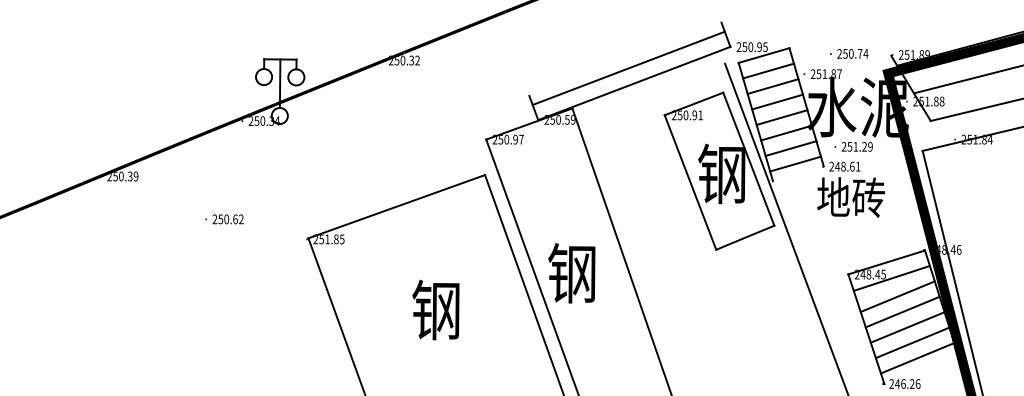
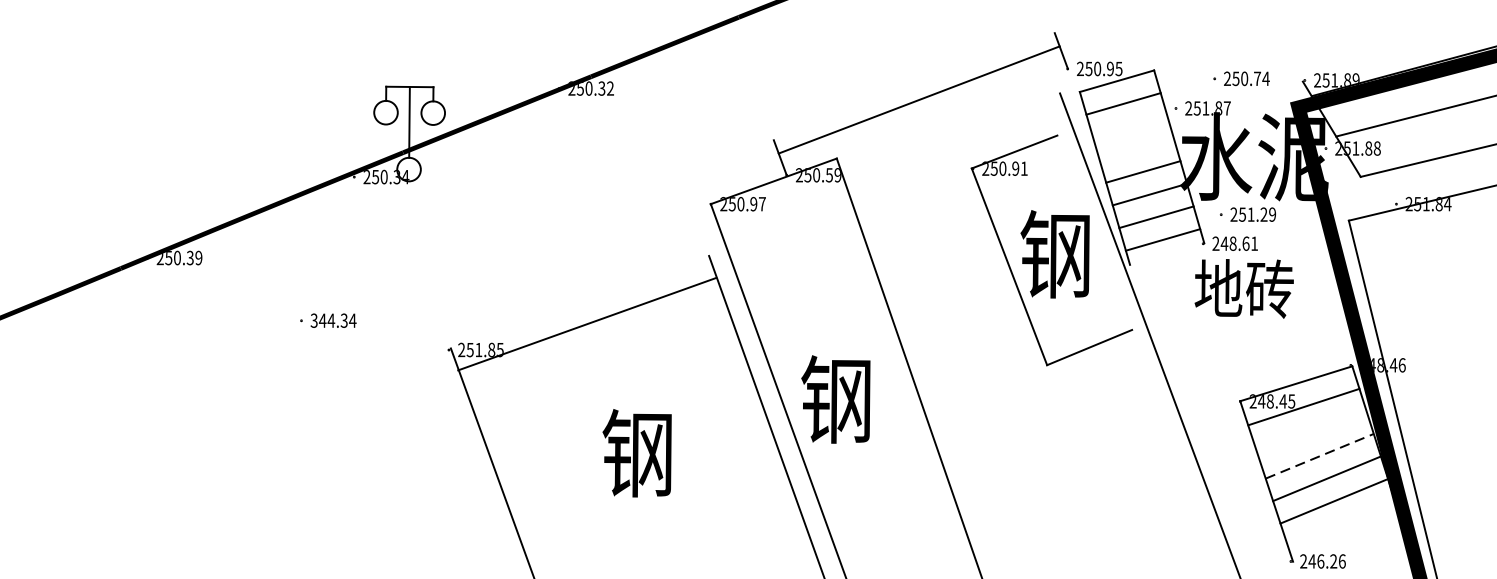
line: (634, 83) -> (927, 122), removed
line: (772, 86) -> (1129, 126), removed
line: (777, 101) -> (1136, 148), removed
line: (748, 158) -> (1094, 231), removed
line: (396, 206) -> (586, 323), moved
text: (227, 219) -> (332, 320), 250.62 -> 344.34
line: (897, 296) -> (1312, 433), removed
line: (902, 312) -> (1319, 456), solid -> dashed
line: (917, 358) -> (1341, 524), removed

